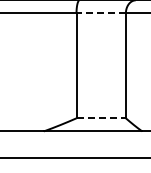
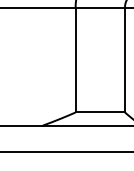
line: (101, 13) -> (100, 7), dashed -> solid
line: (101, 118) -> (100, 112), dashed -> solid

